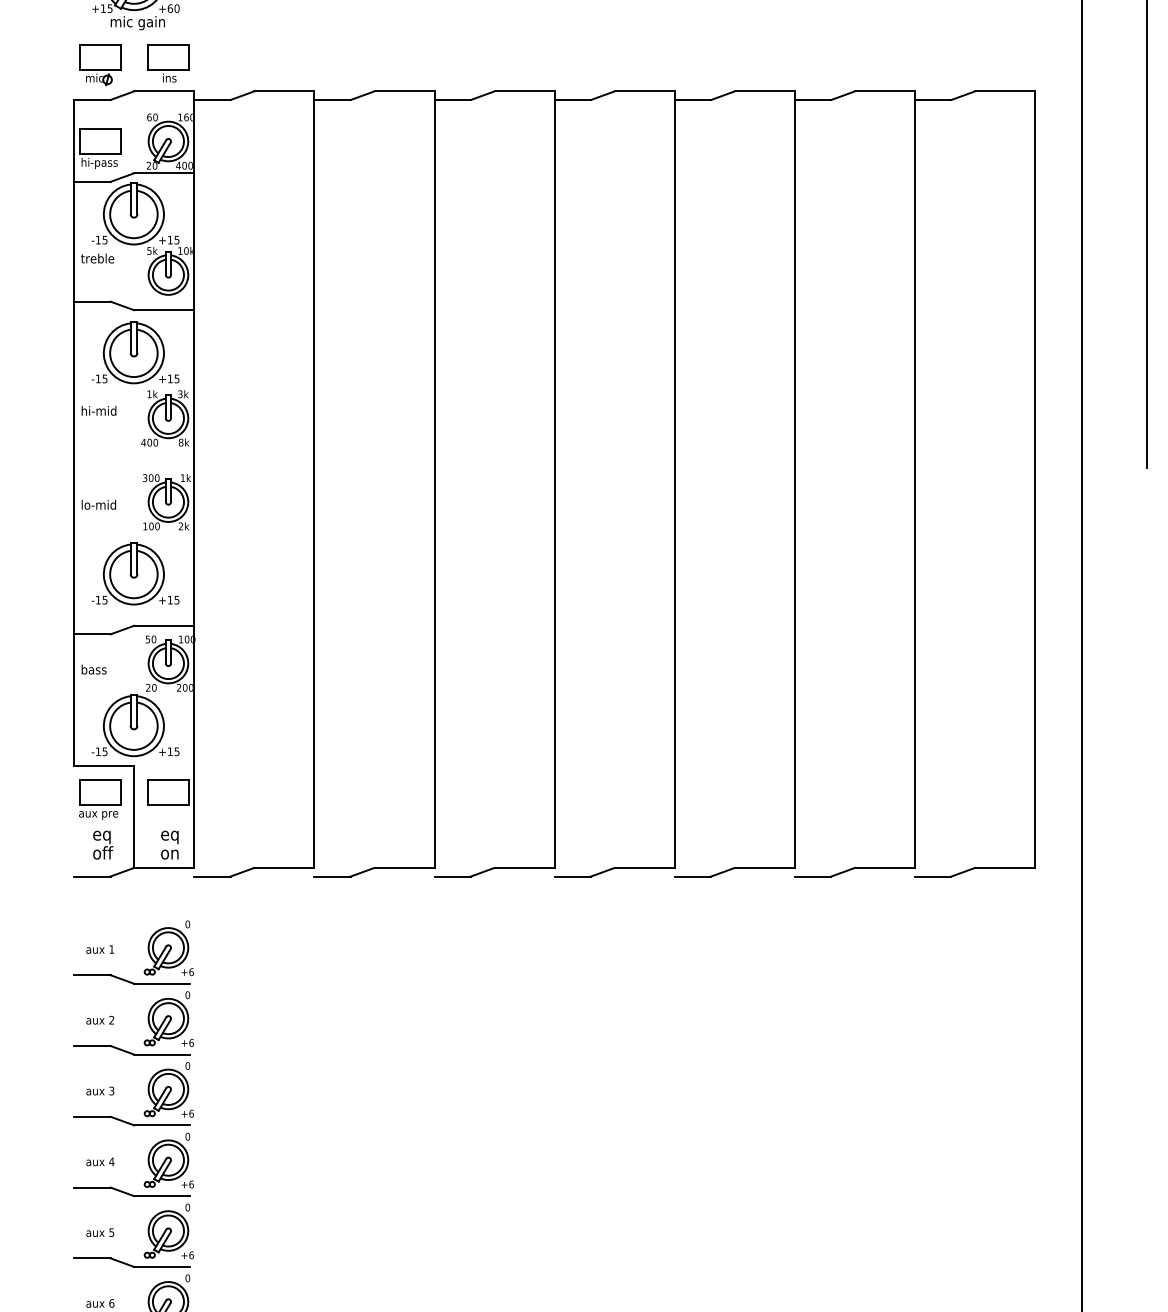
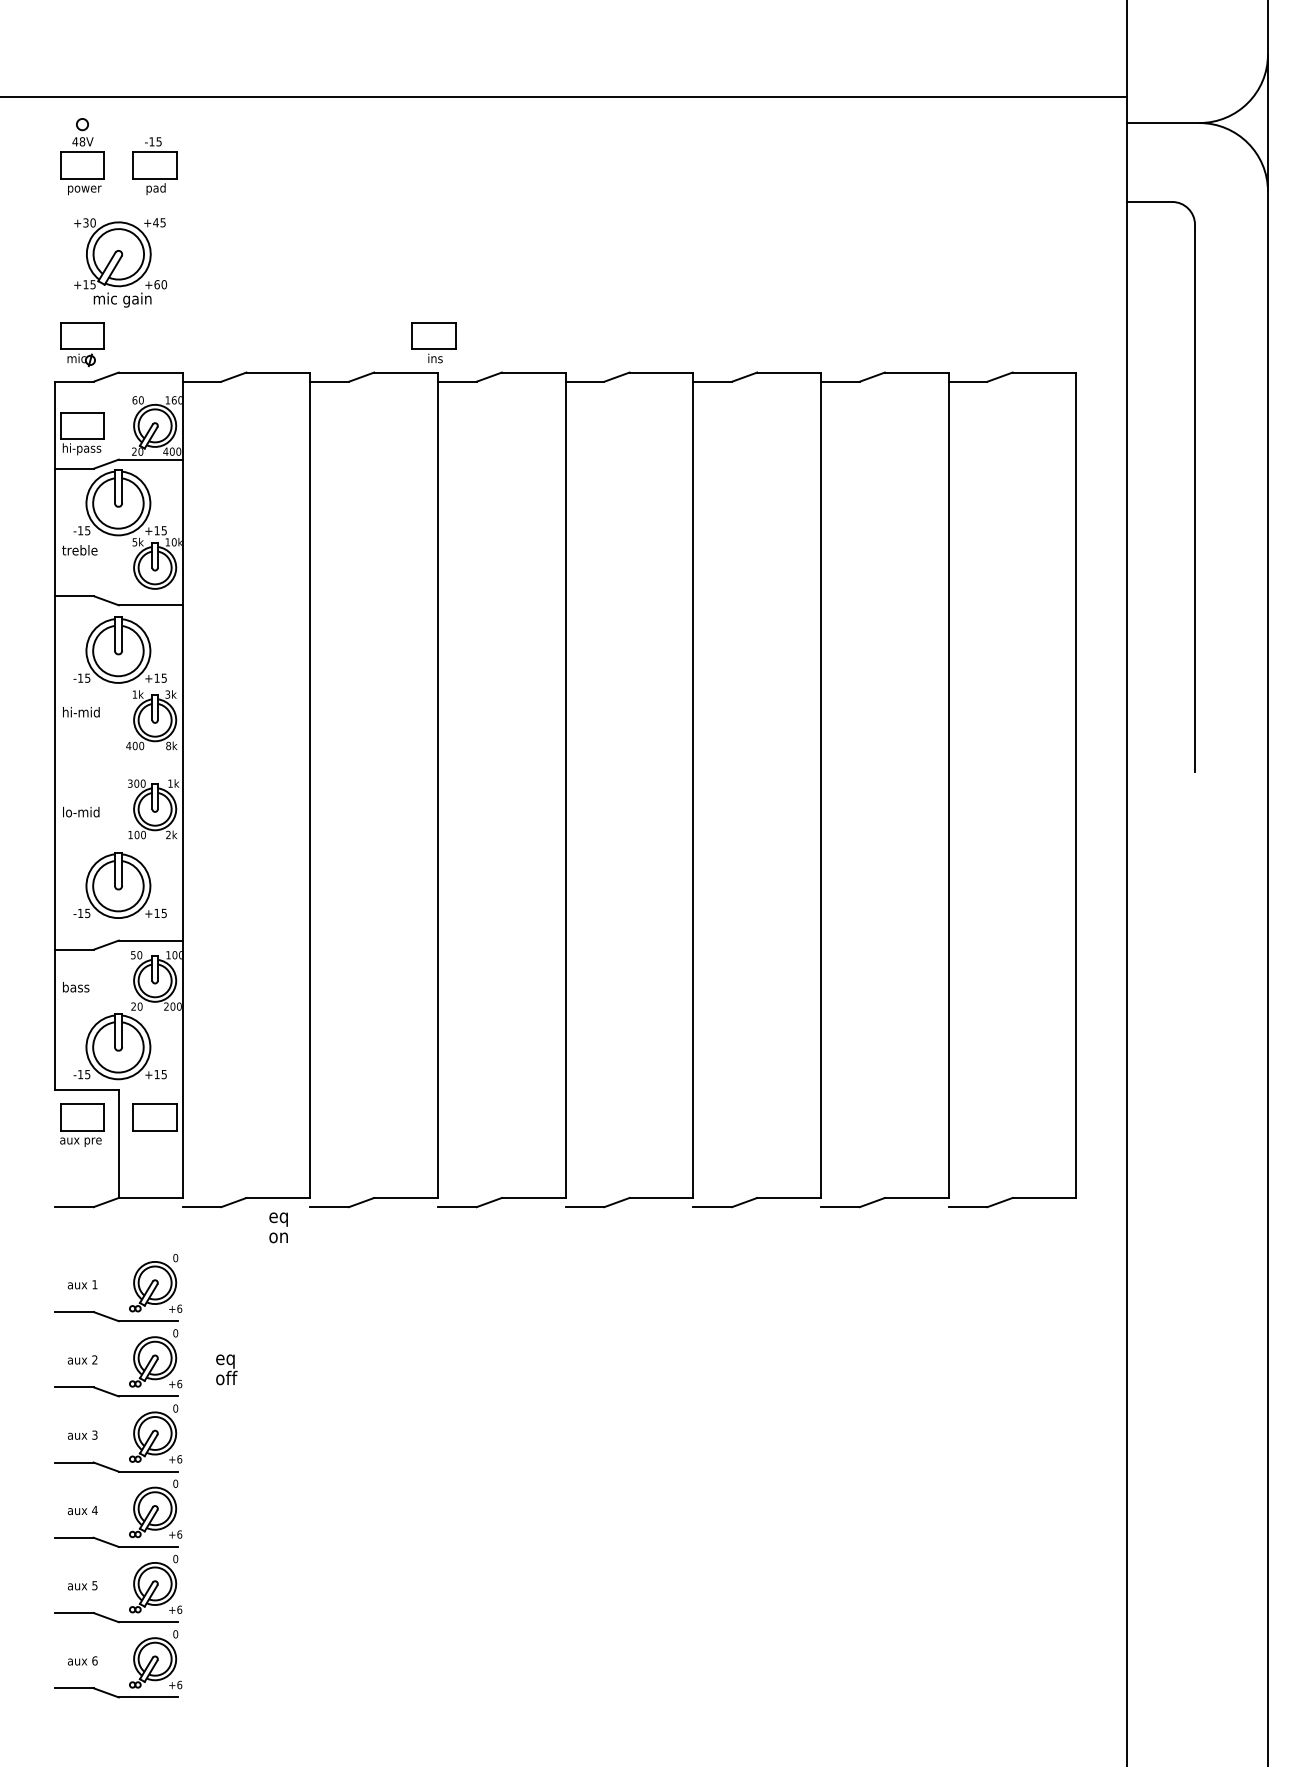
part: (167, 63) -> (433, 342), moved
text: (102, 844) -> (226, 1369), moved
text: (169, 844) -> (278, 1227), moved

